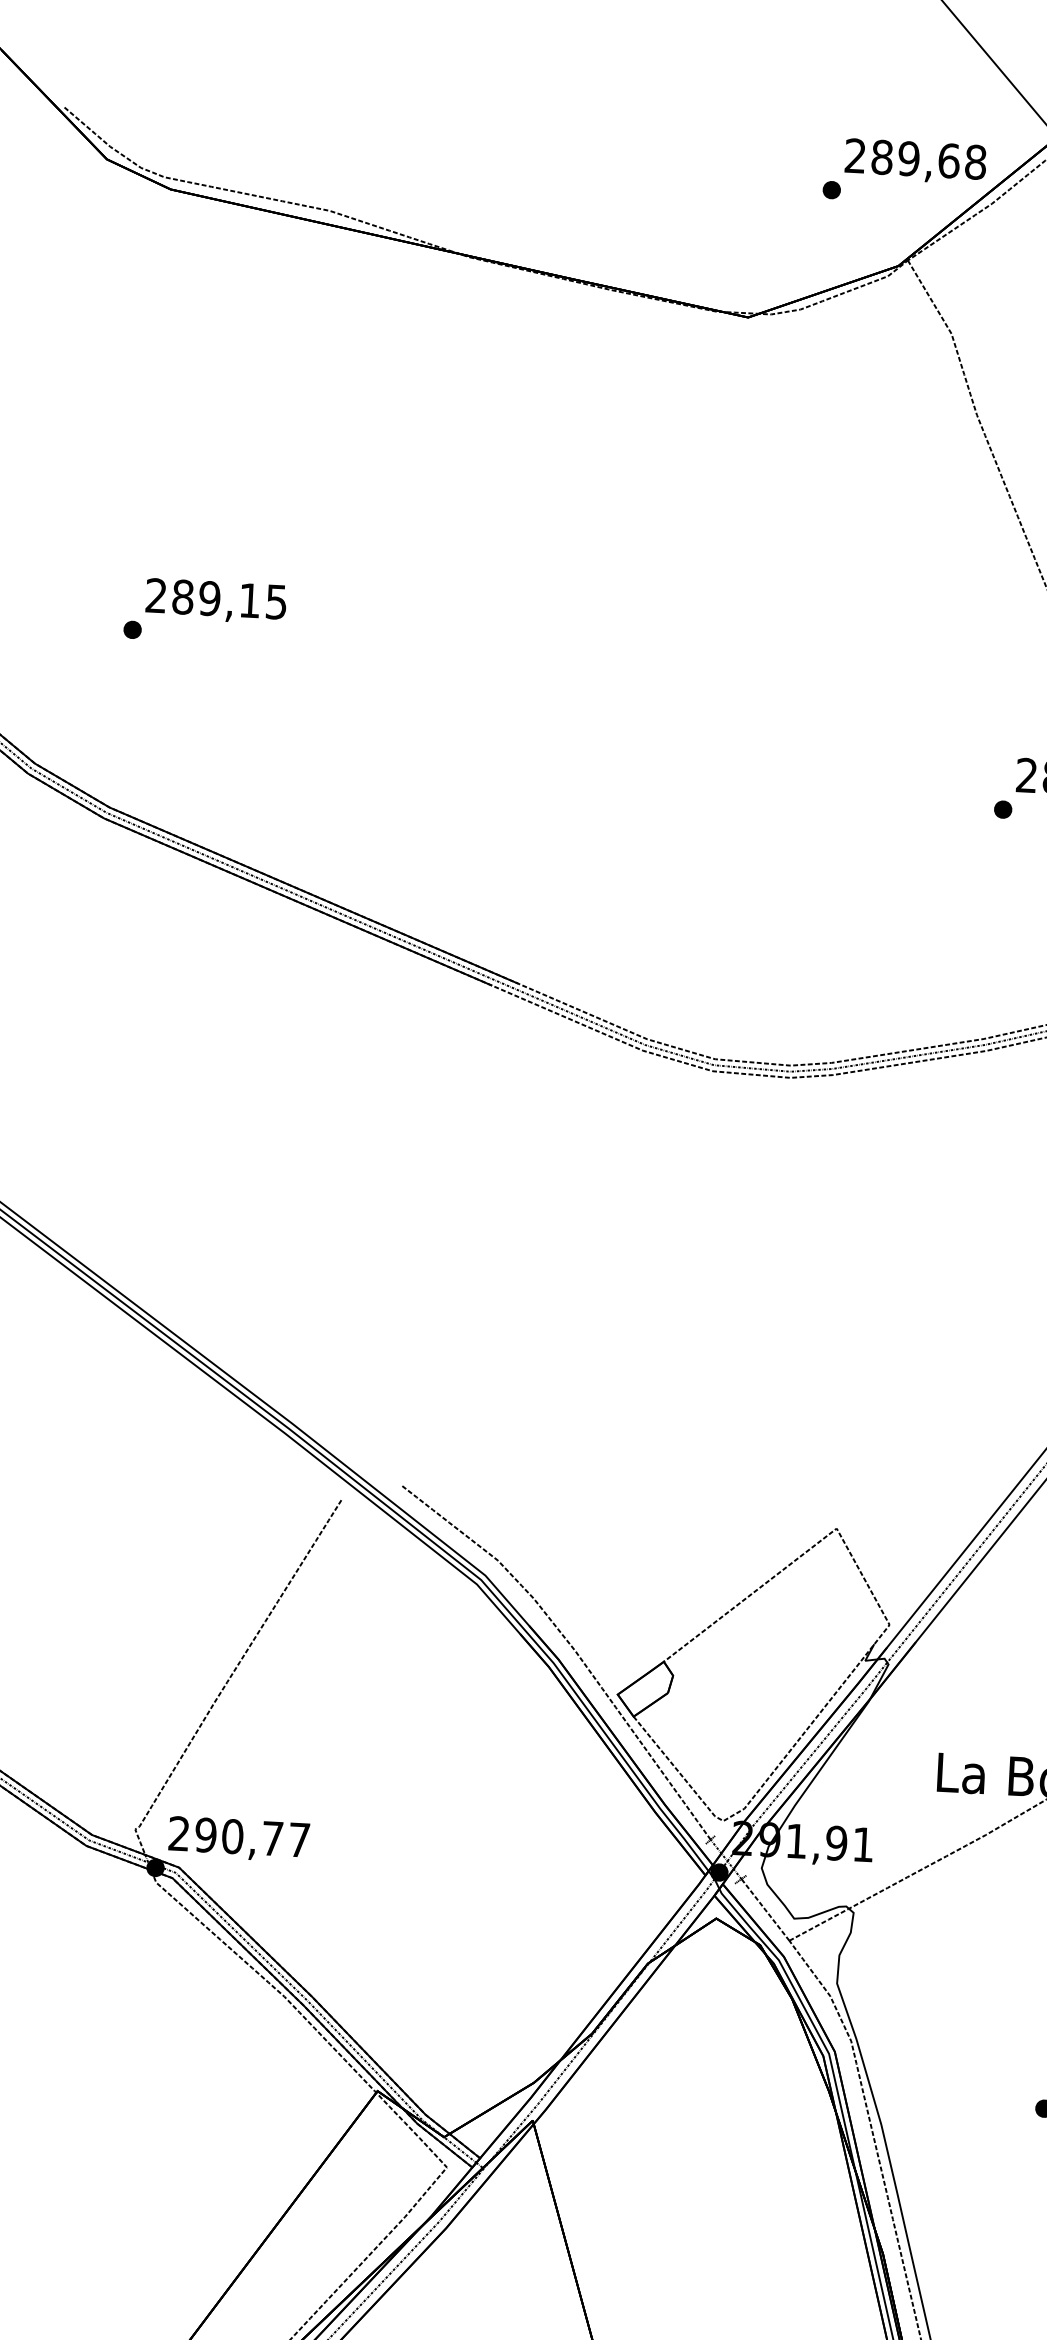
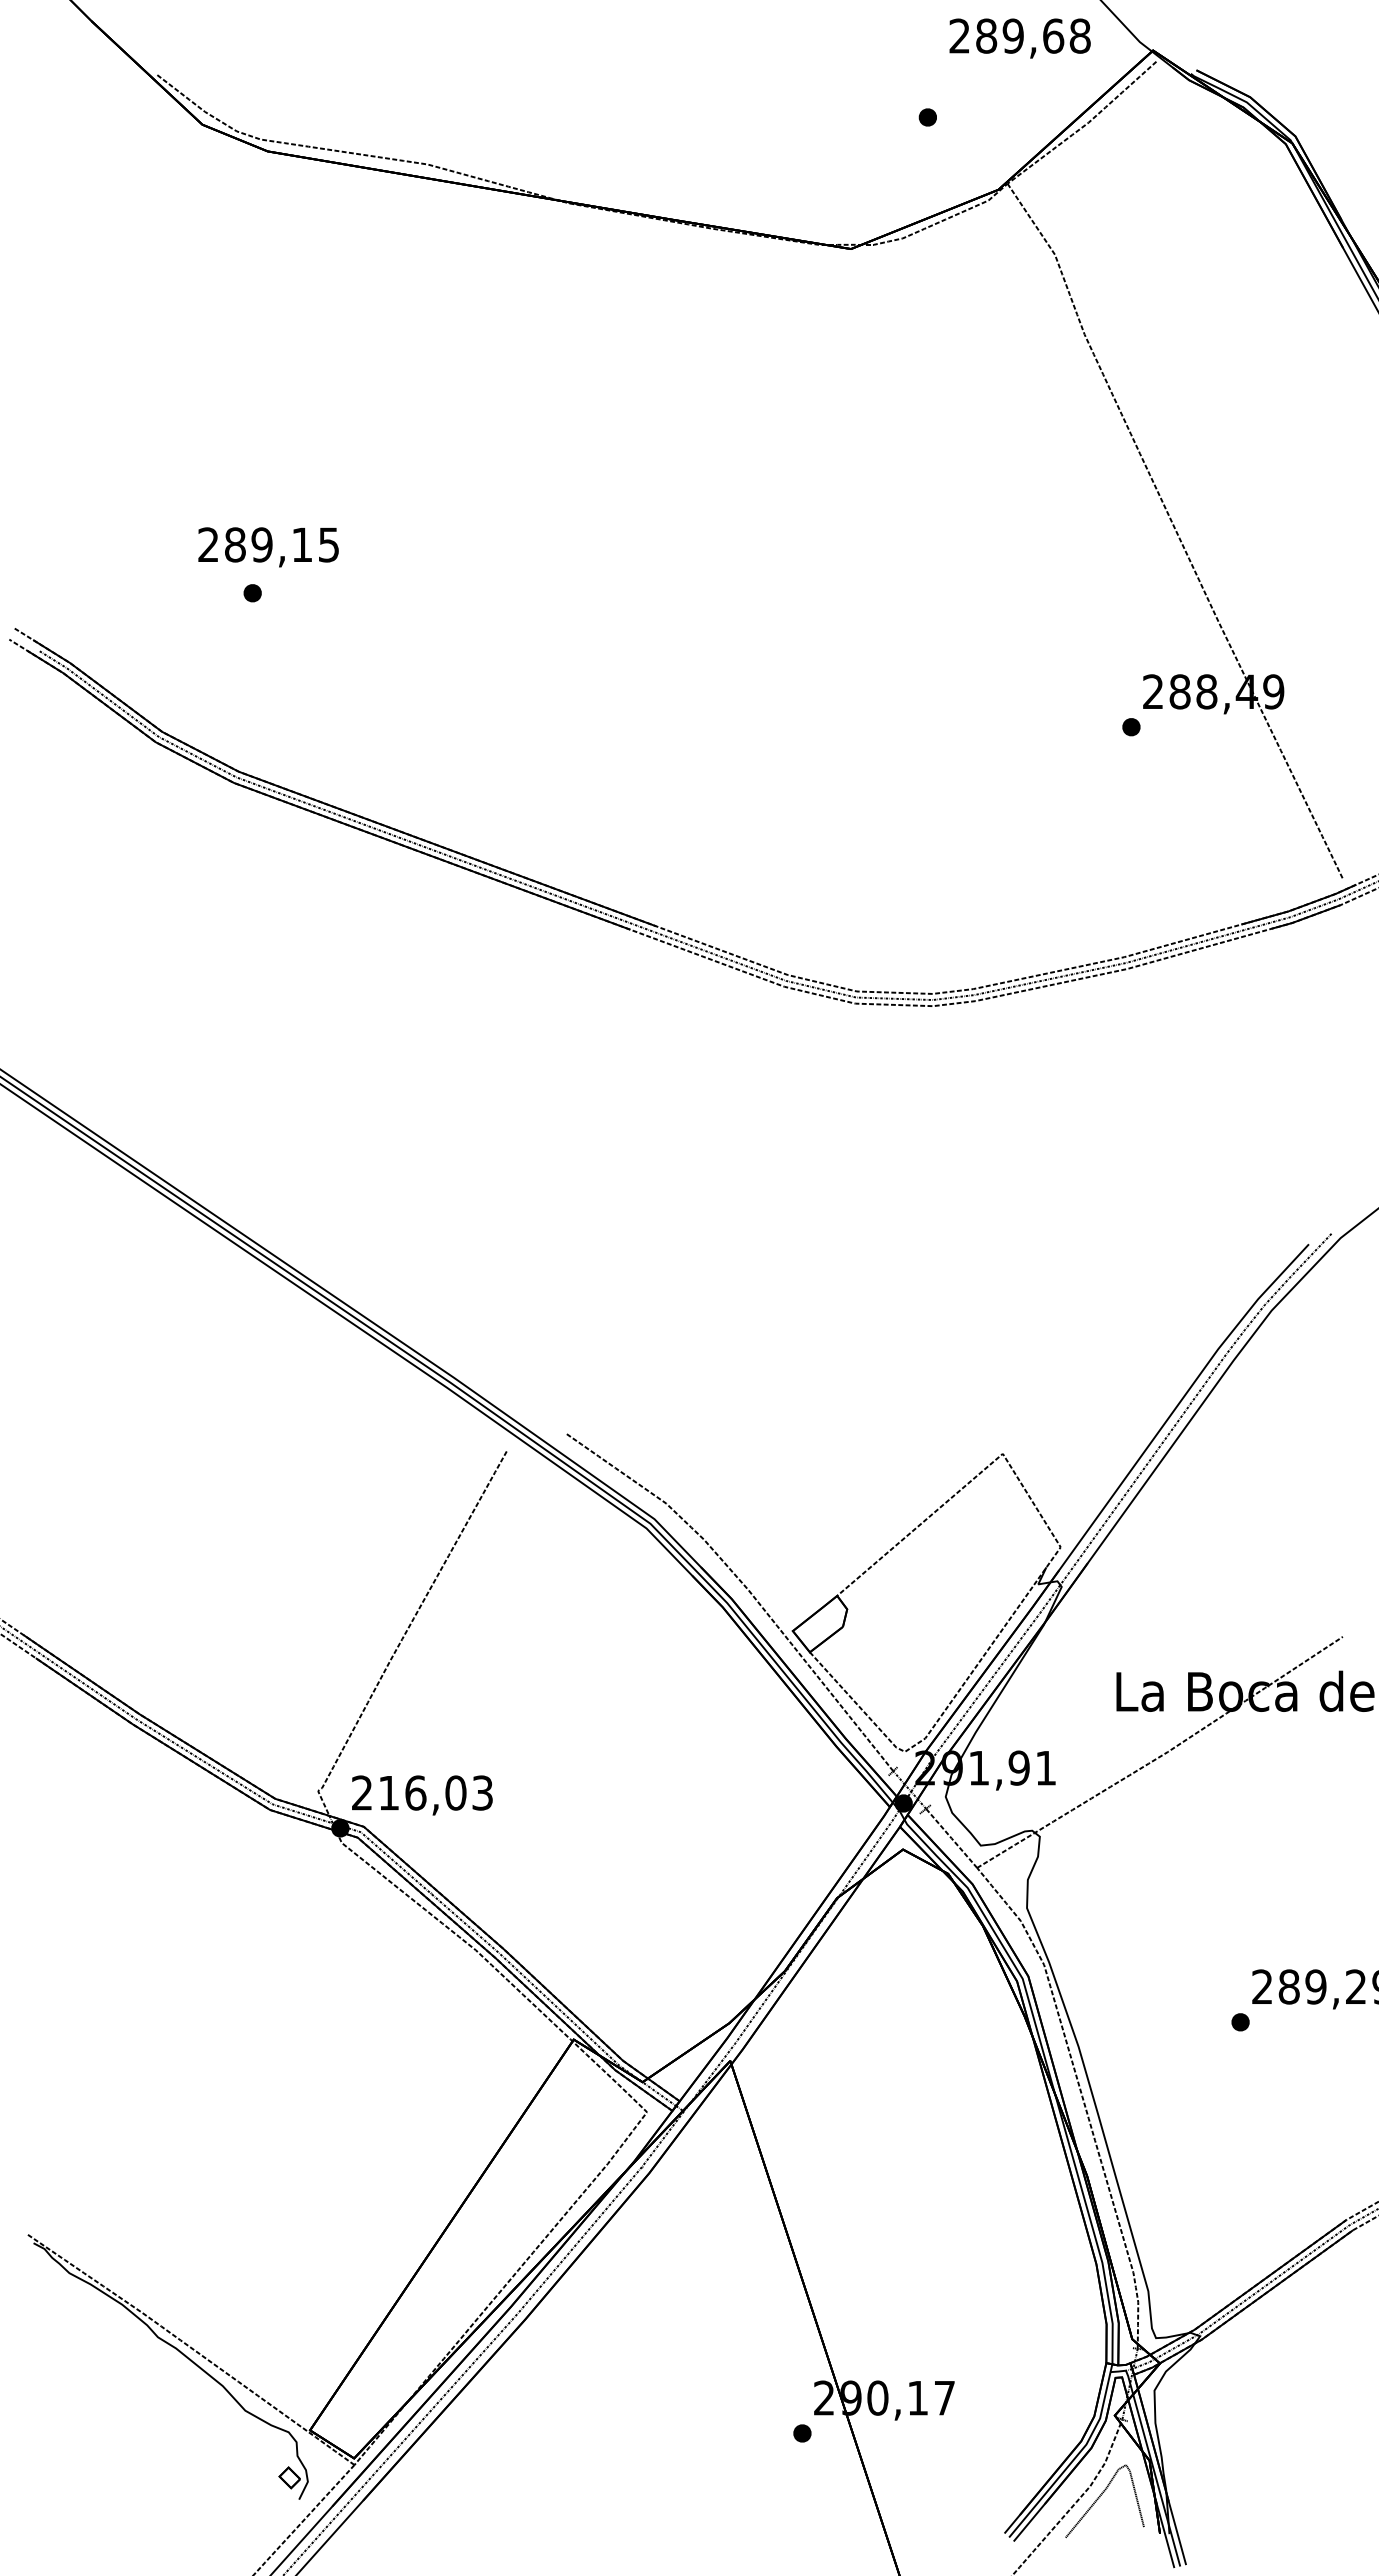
text: (915, 161) -> (1019, 38), moved
text: (216, 601) -> (268, 547), moved
text: (252, 1837) -> (435, 1792), 290,77 -> 216,03

